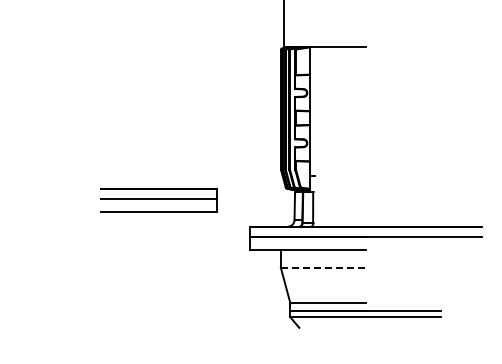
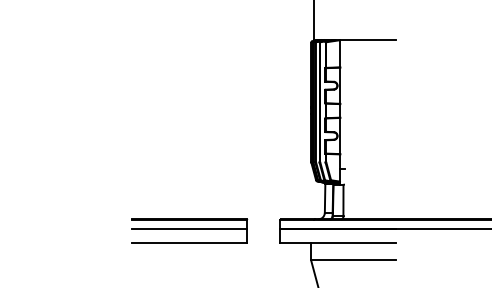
part: (158, 199) -> (188, 230), moved
line: (323, 267) -> (353, 260), dashed -> solid

